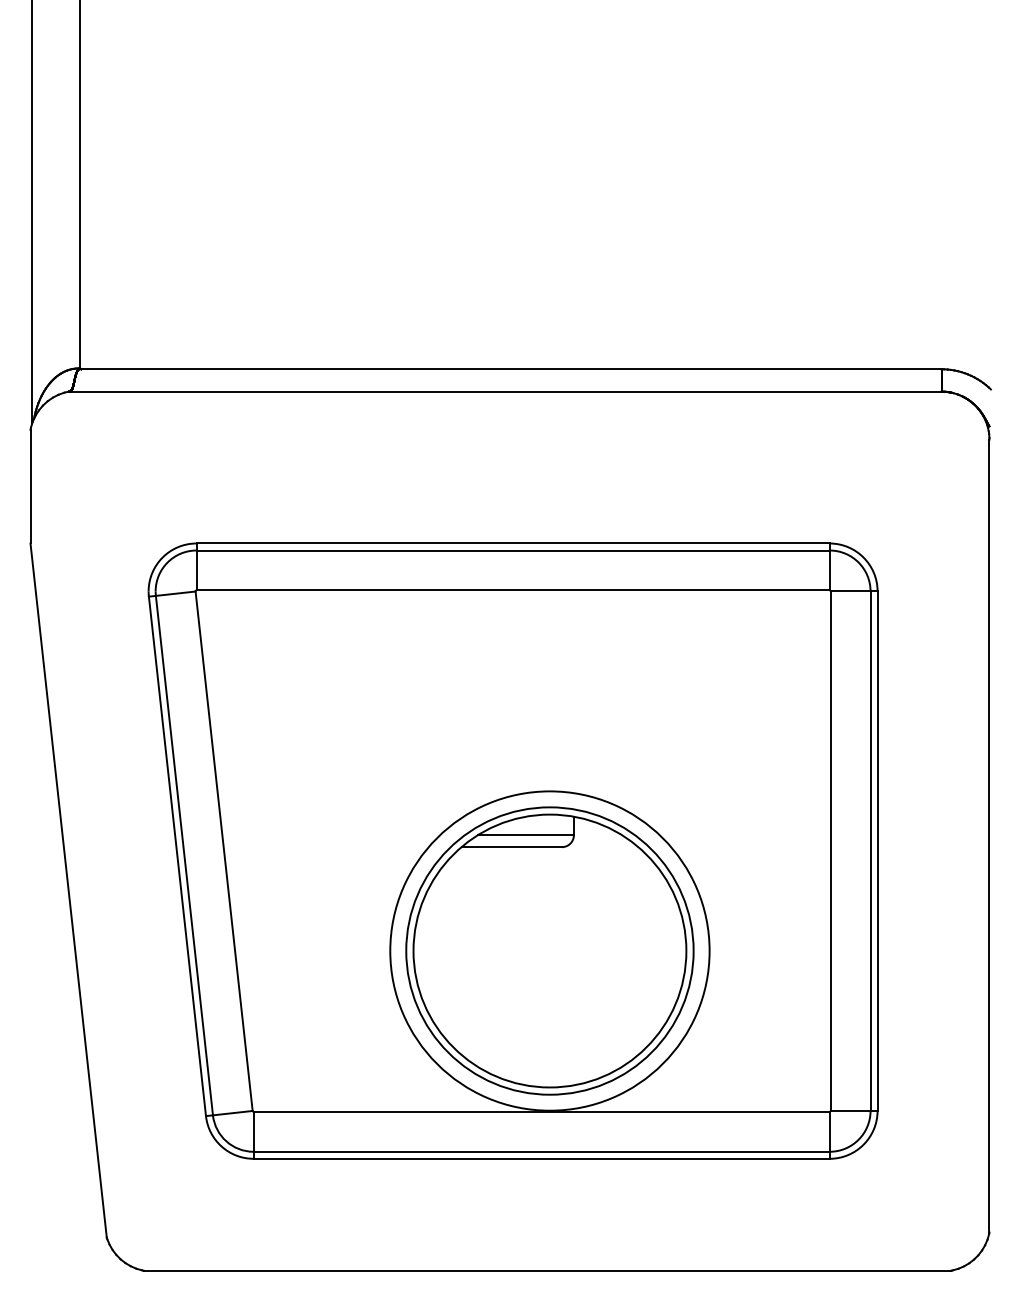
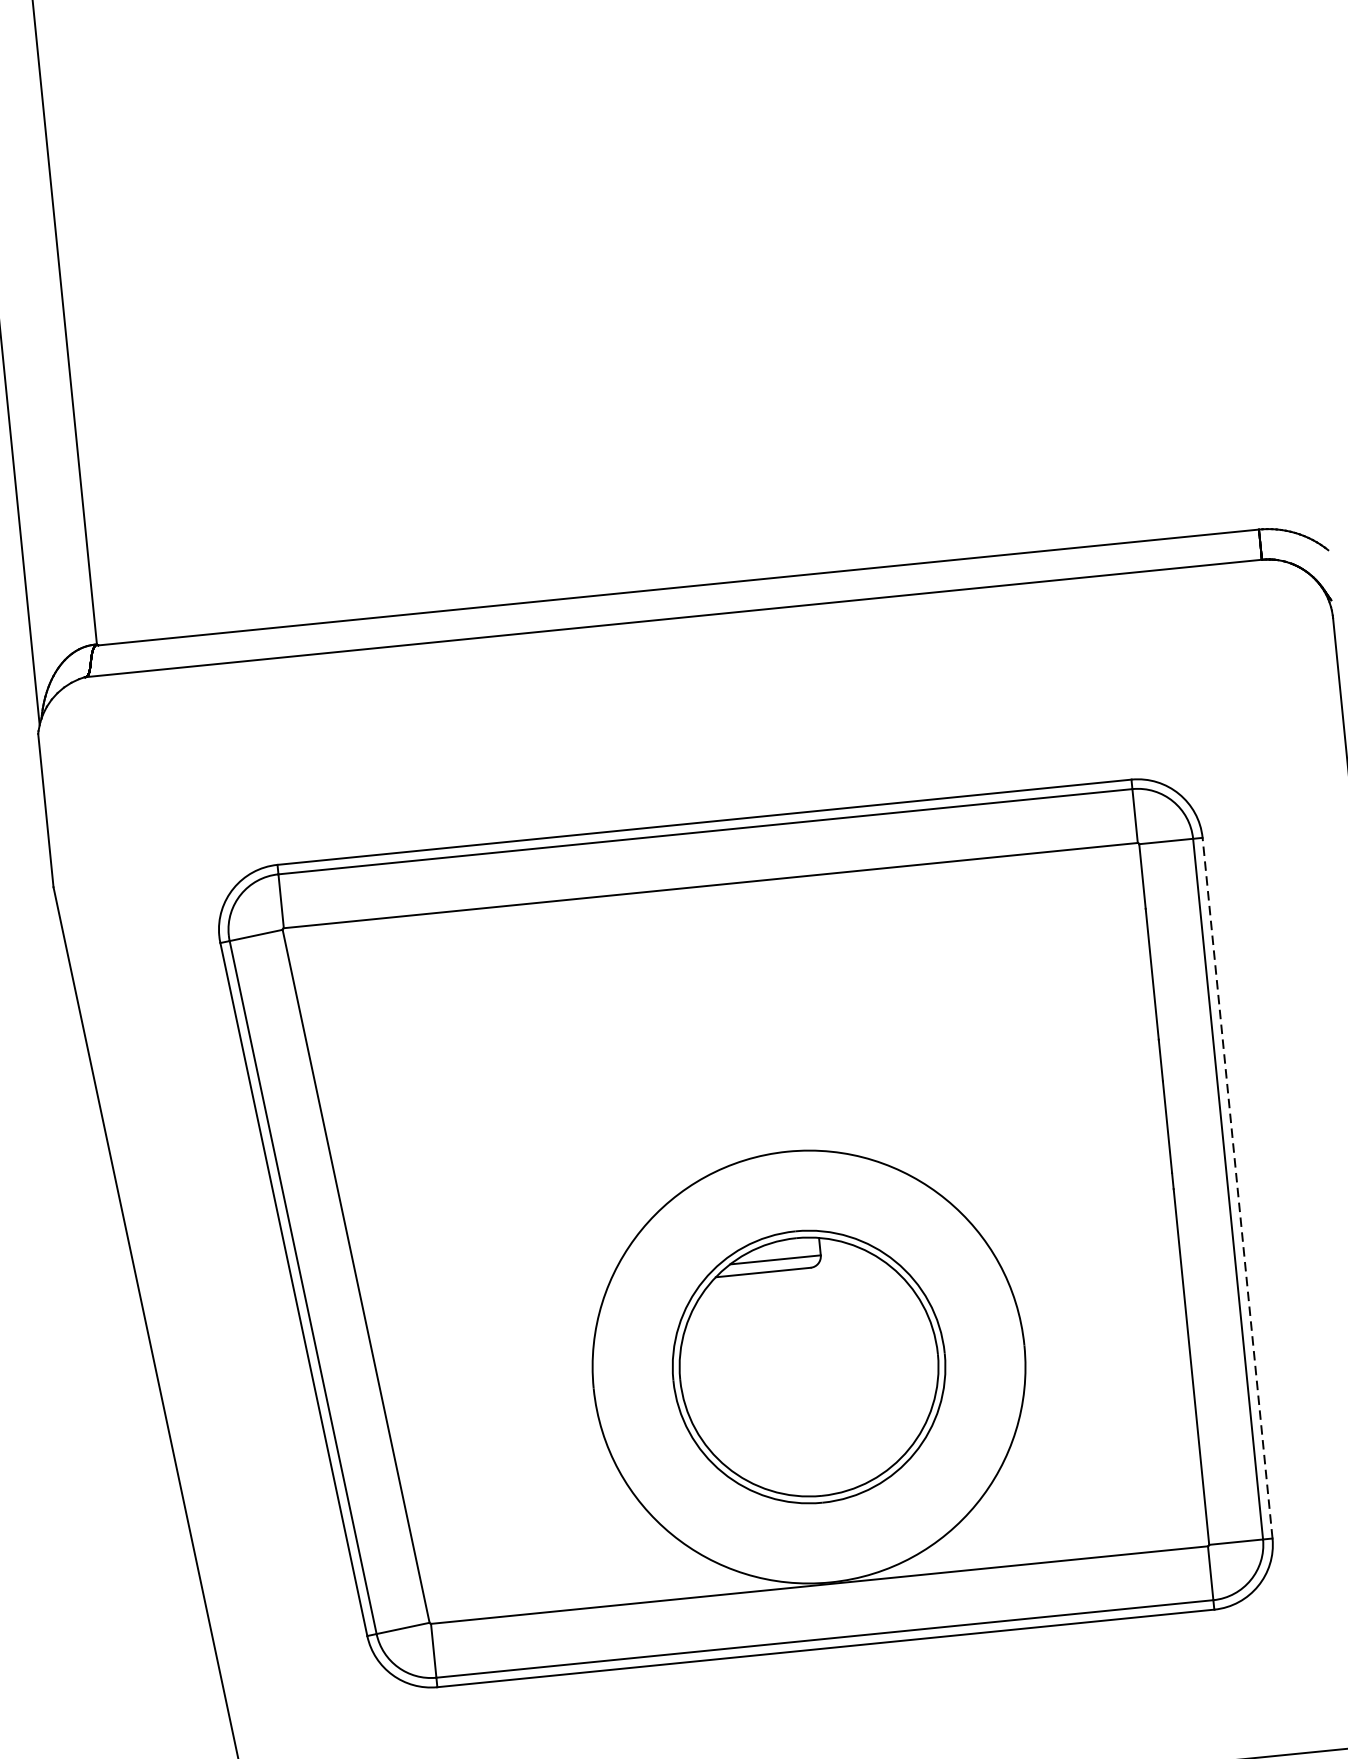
line: (877, 851) -> (1237, 1188), solid -> dashed
part: (549, 950) -> (808, 1366), size x0.7

